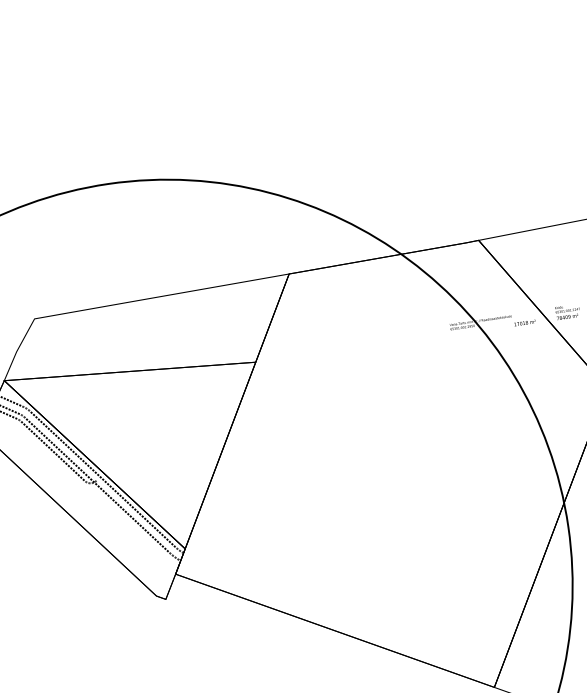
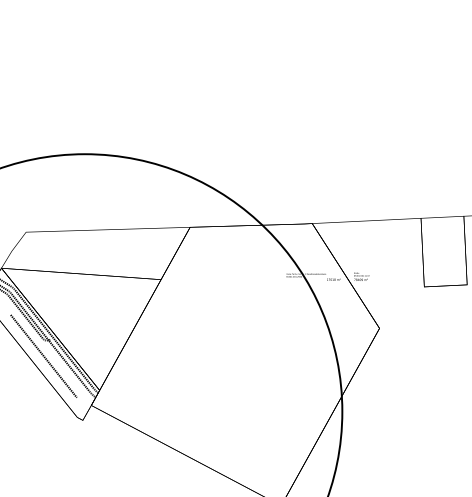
line: (89, 507) -> (43, 355), added

